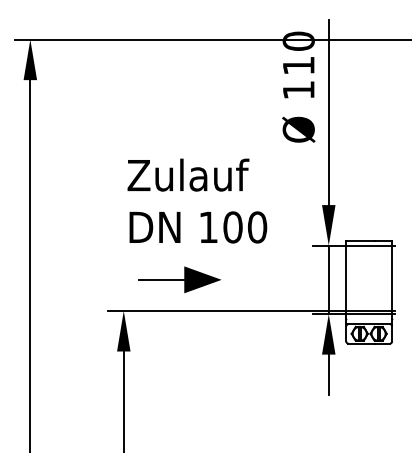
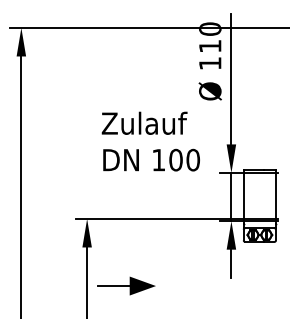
text: (196, 200) -> (150, 141), moved
part: (179, 279) -> (126, 285), moved

